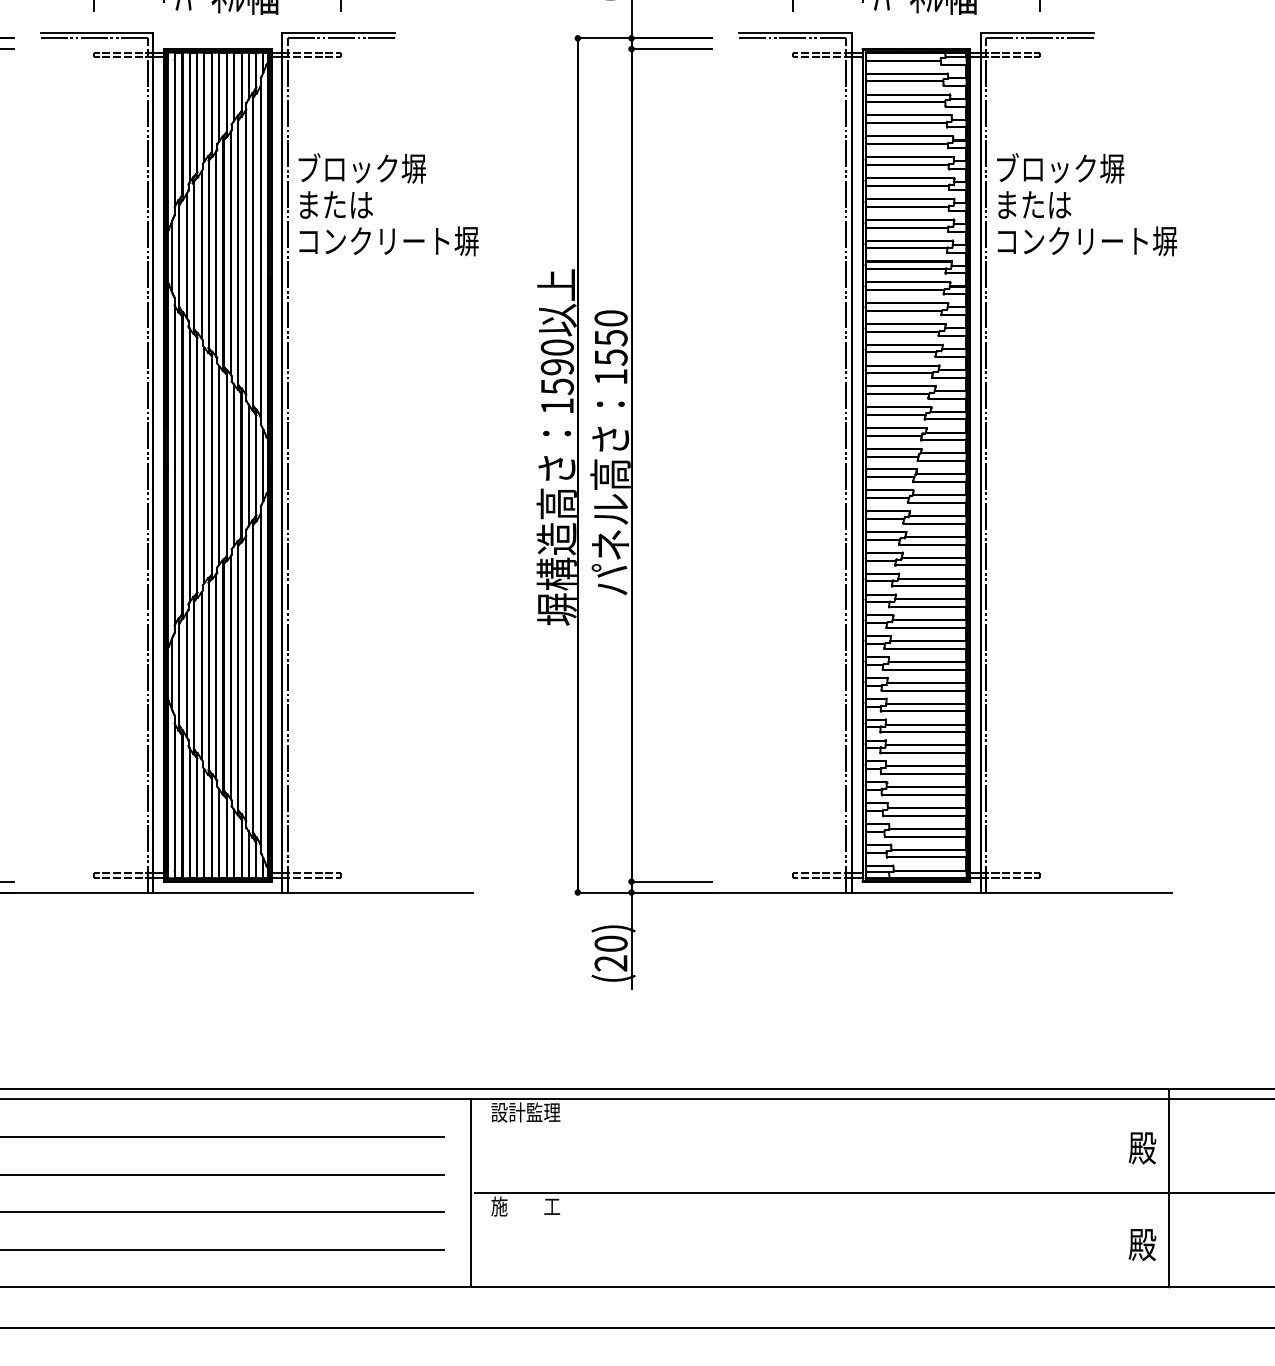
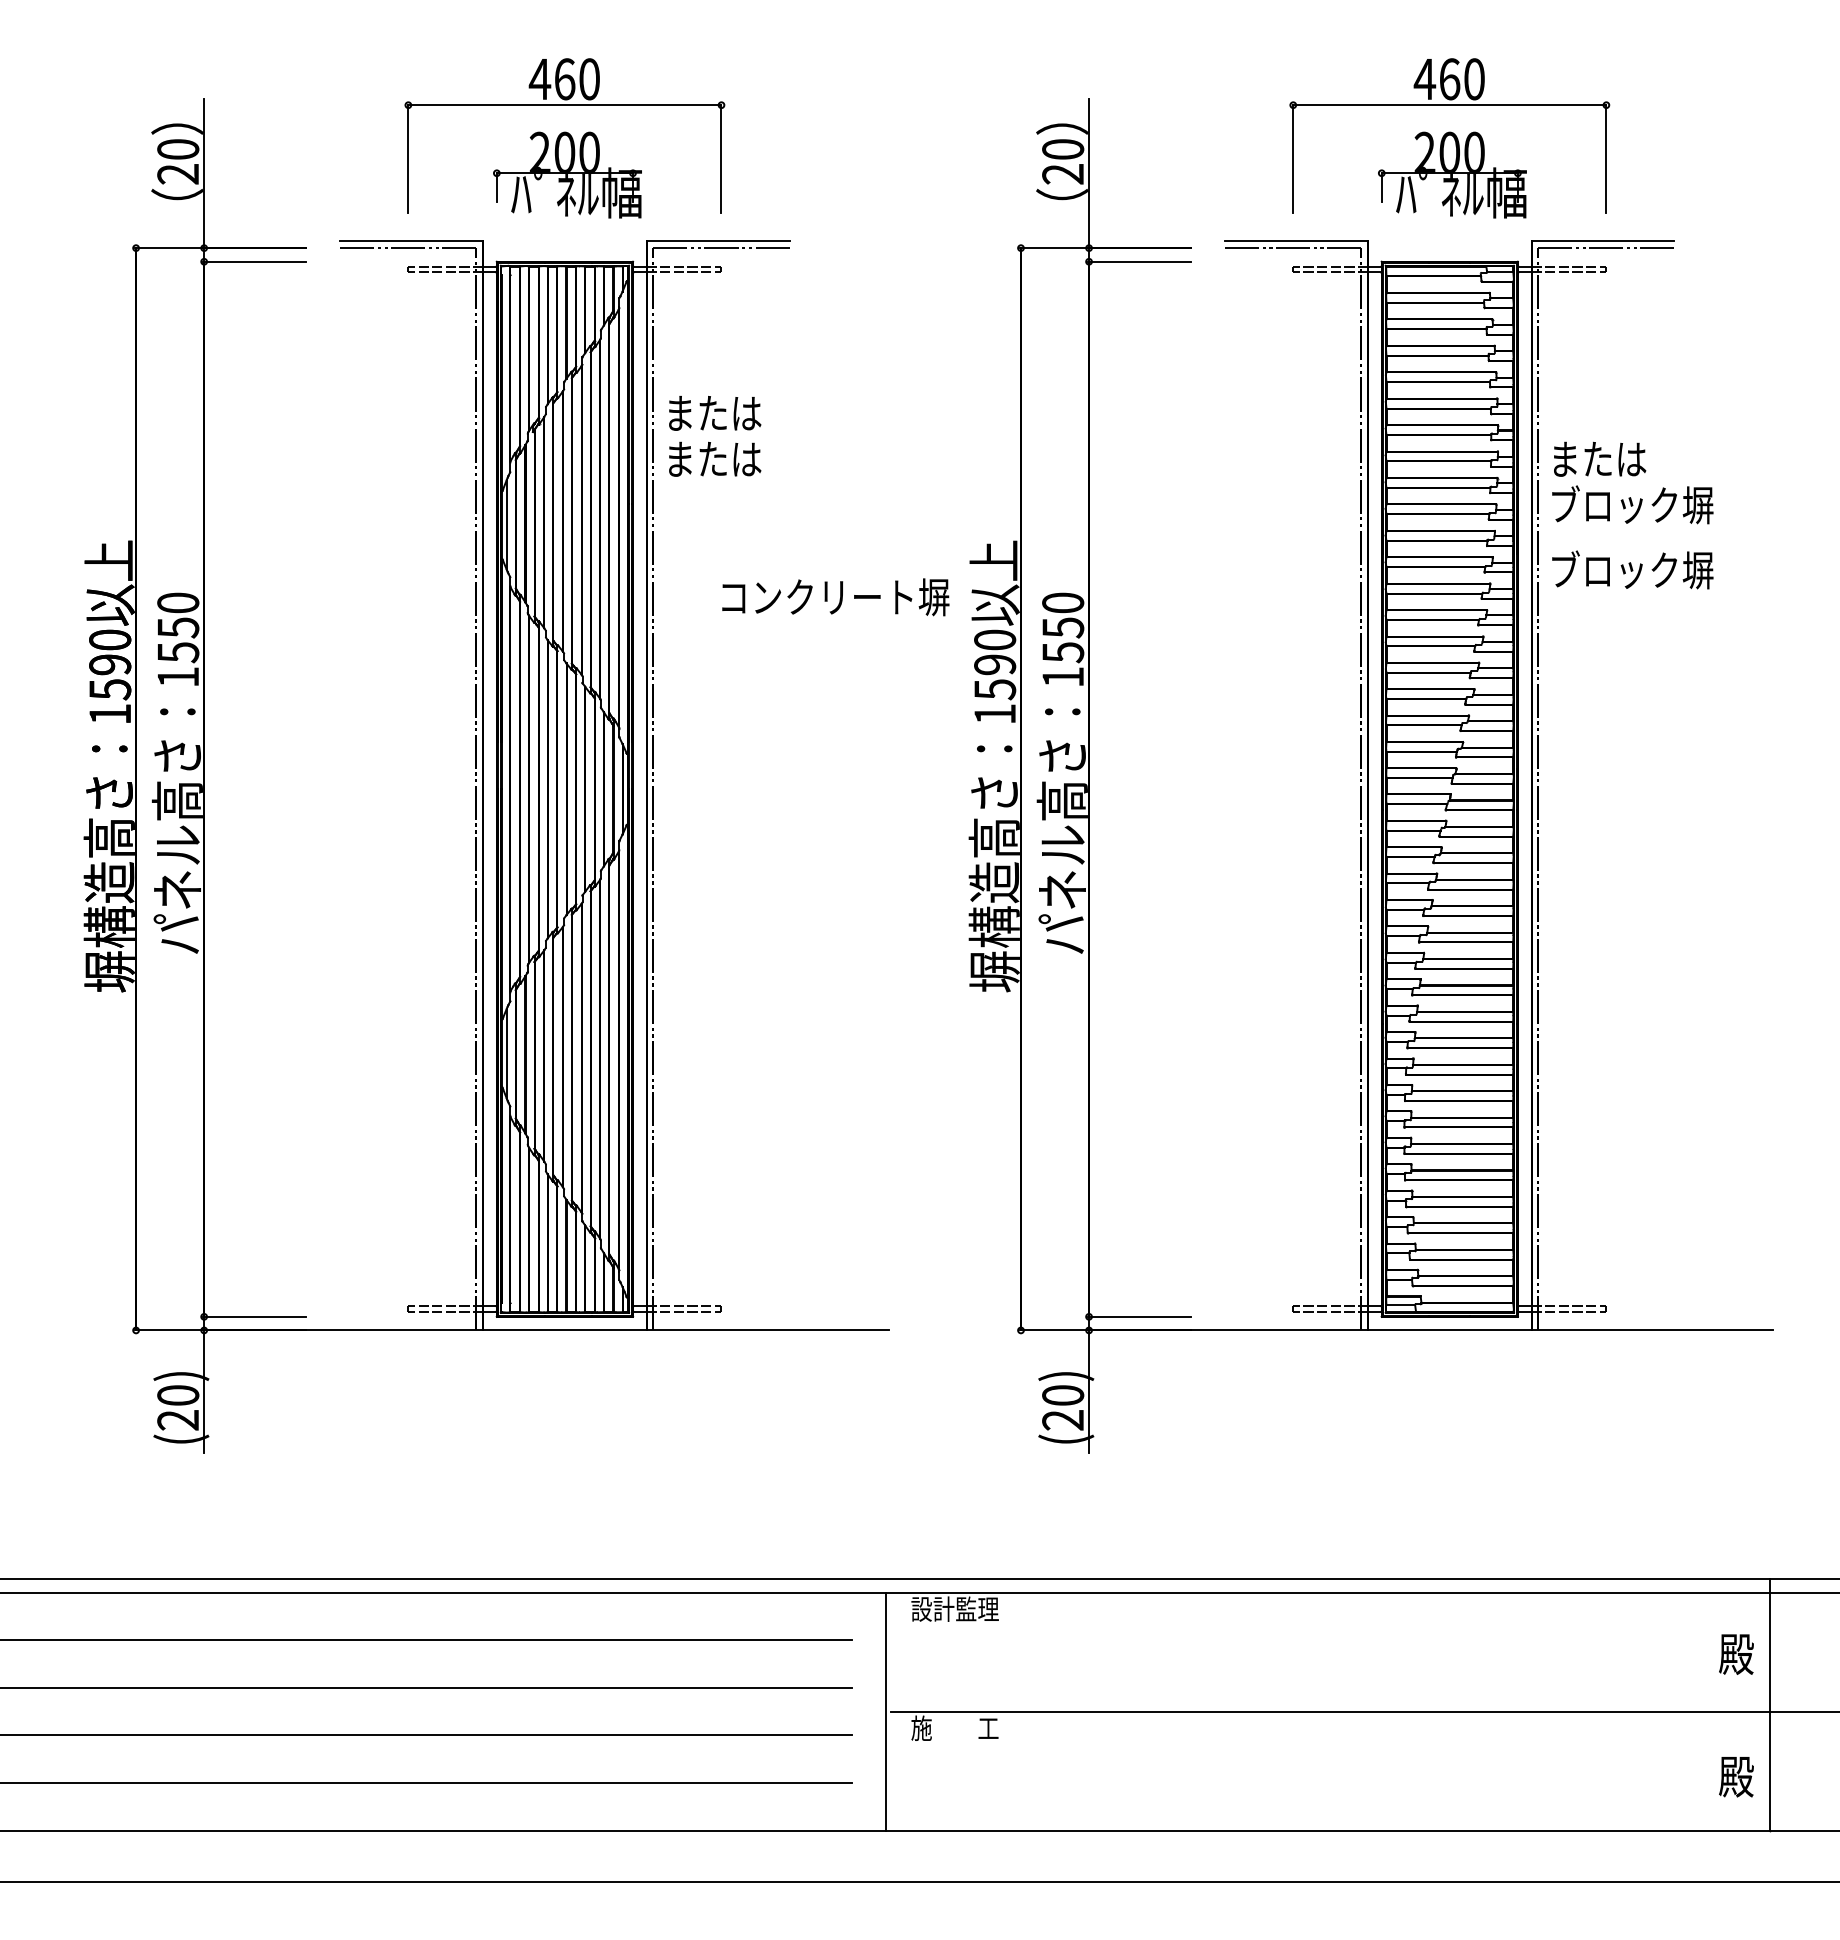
text: (362, 168) -> (747, 412), ブロック塀 -> または
text: (1060, 168) -> (1632, 569), moved
text: (1087, 240) -> (1666, 504), コンクリート塀 -> ブロック塀
text: (388, 241) -> (835, 597), moved

